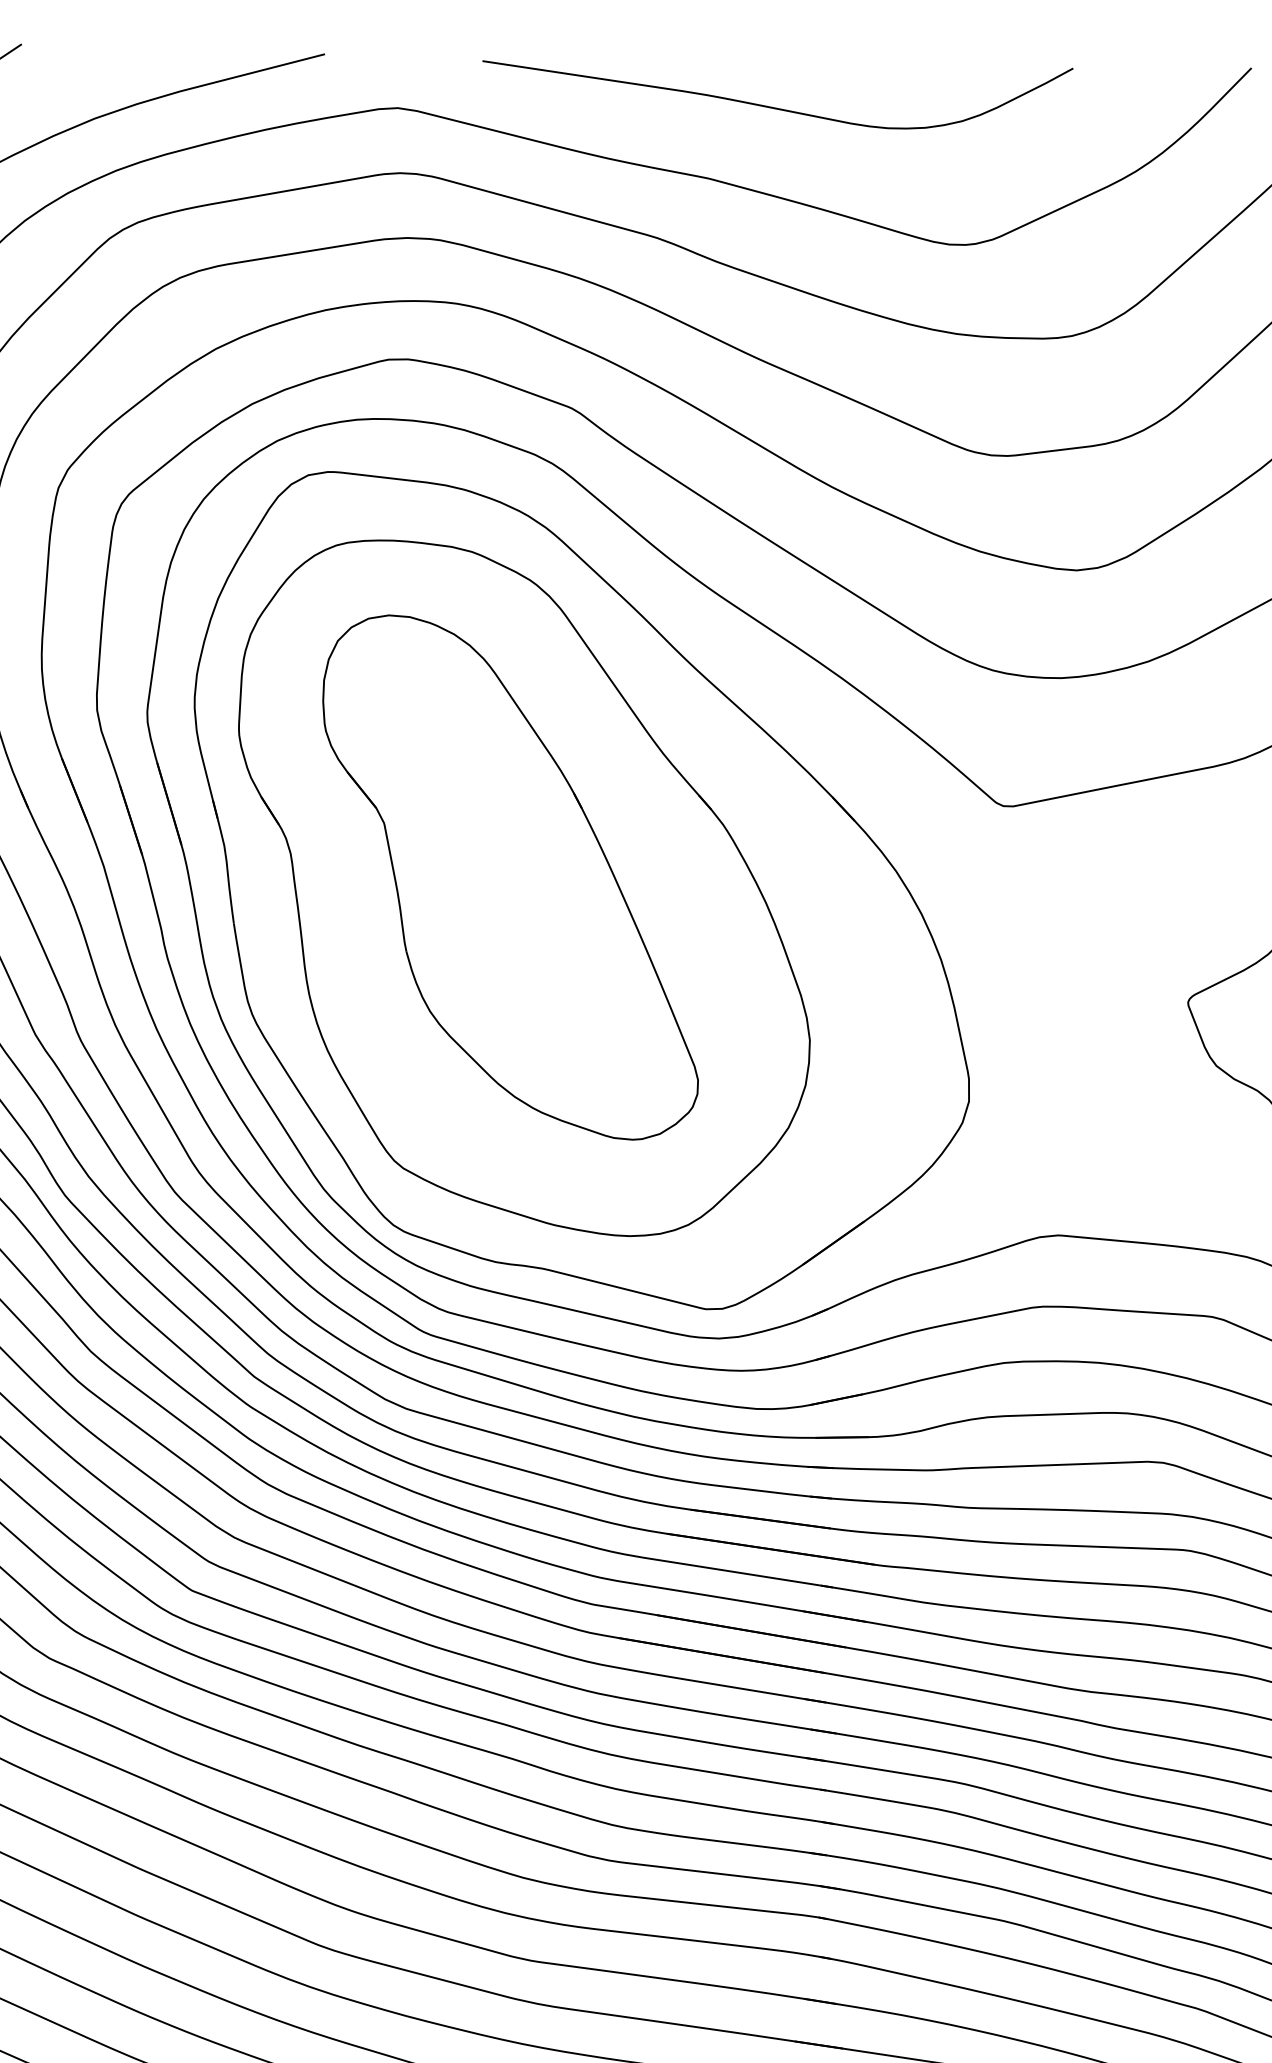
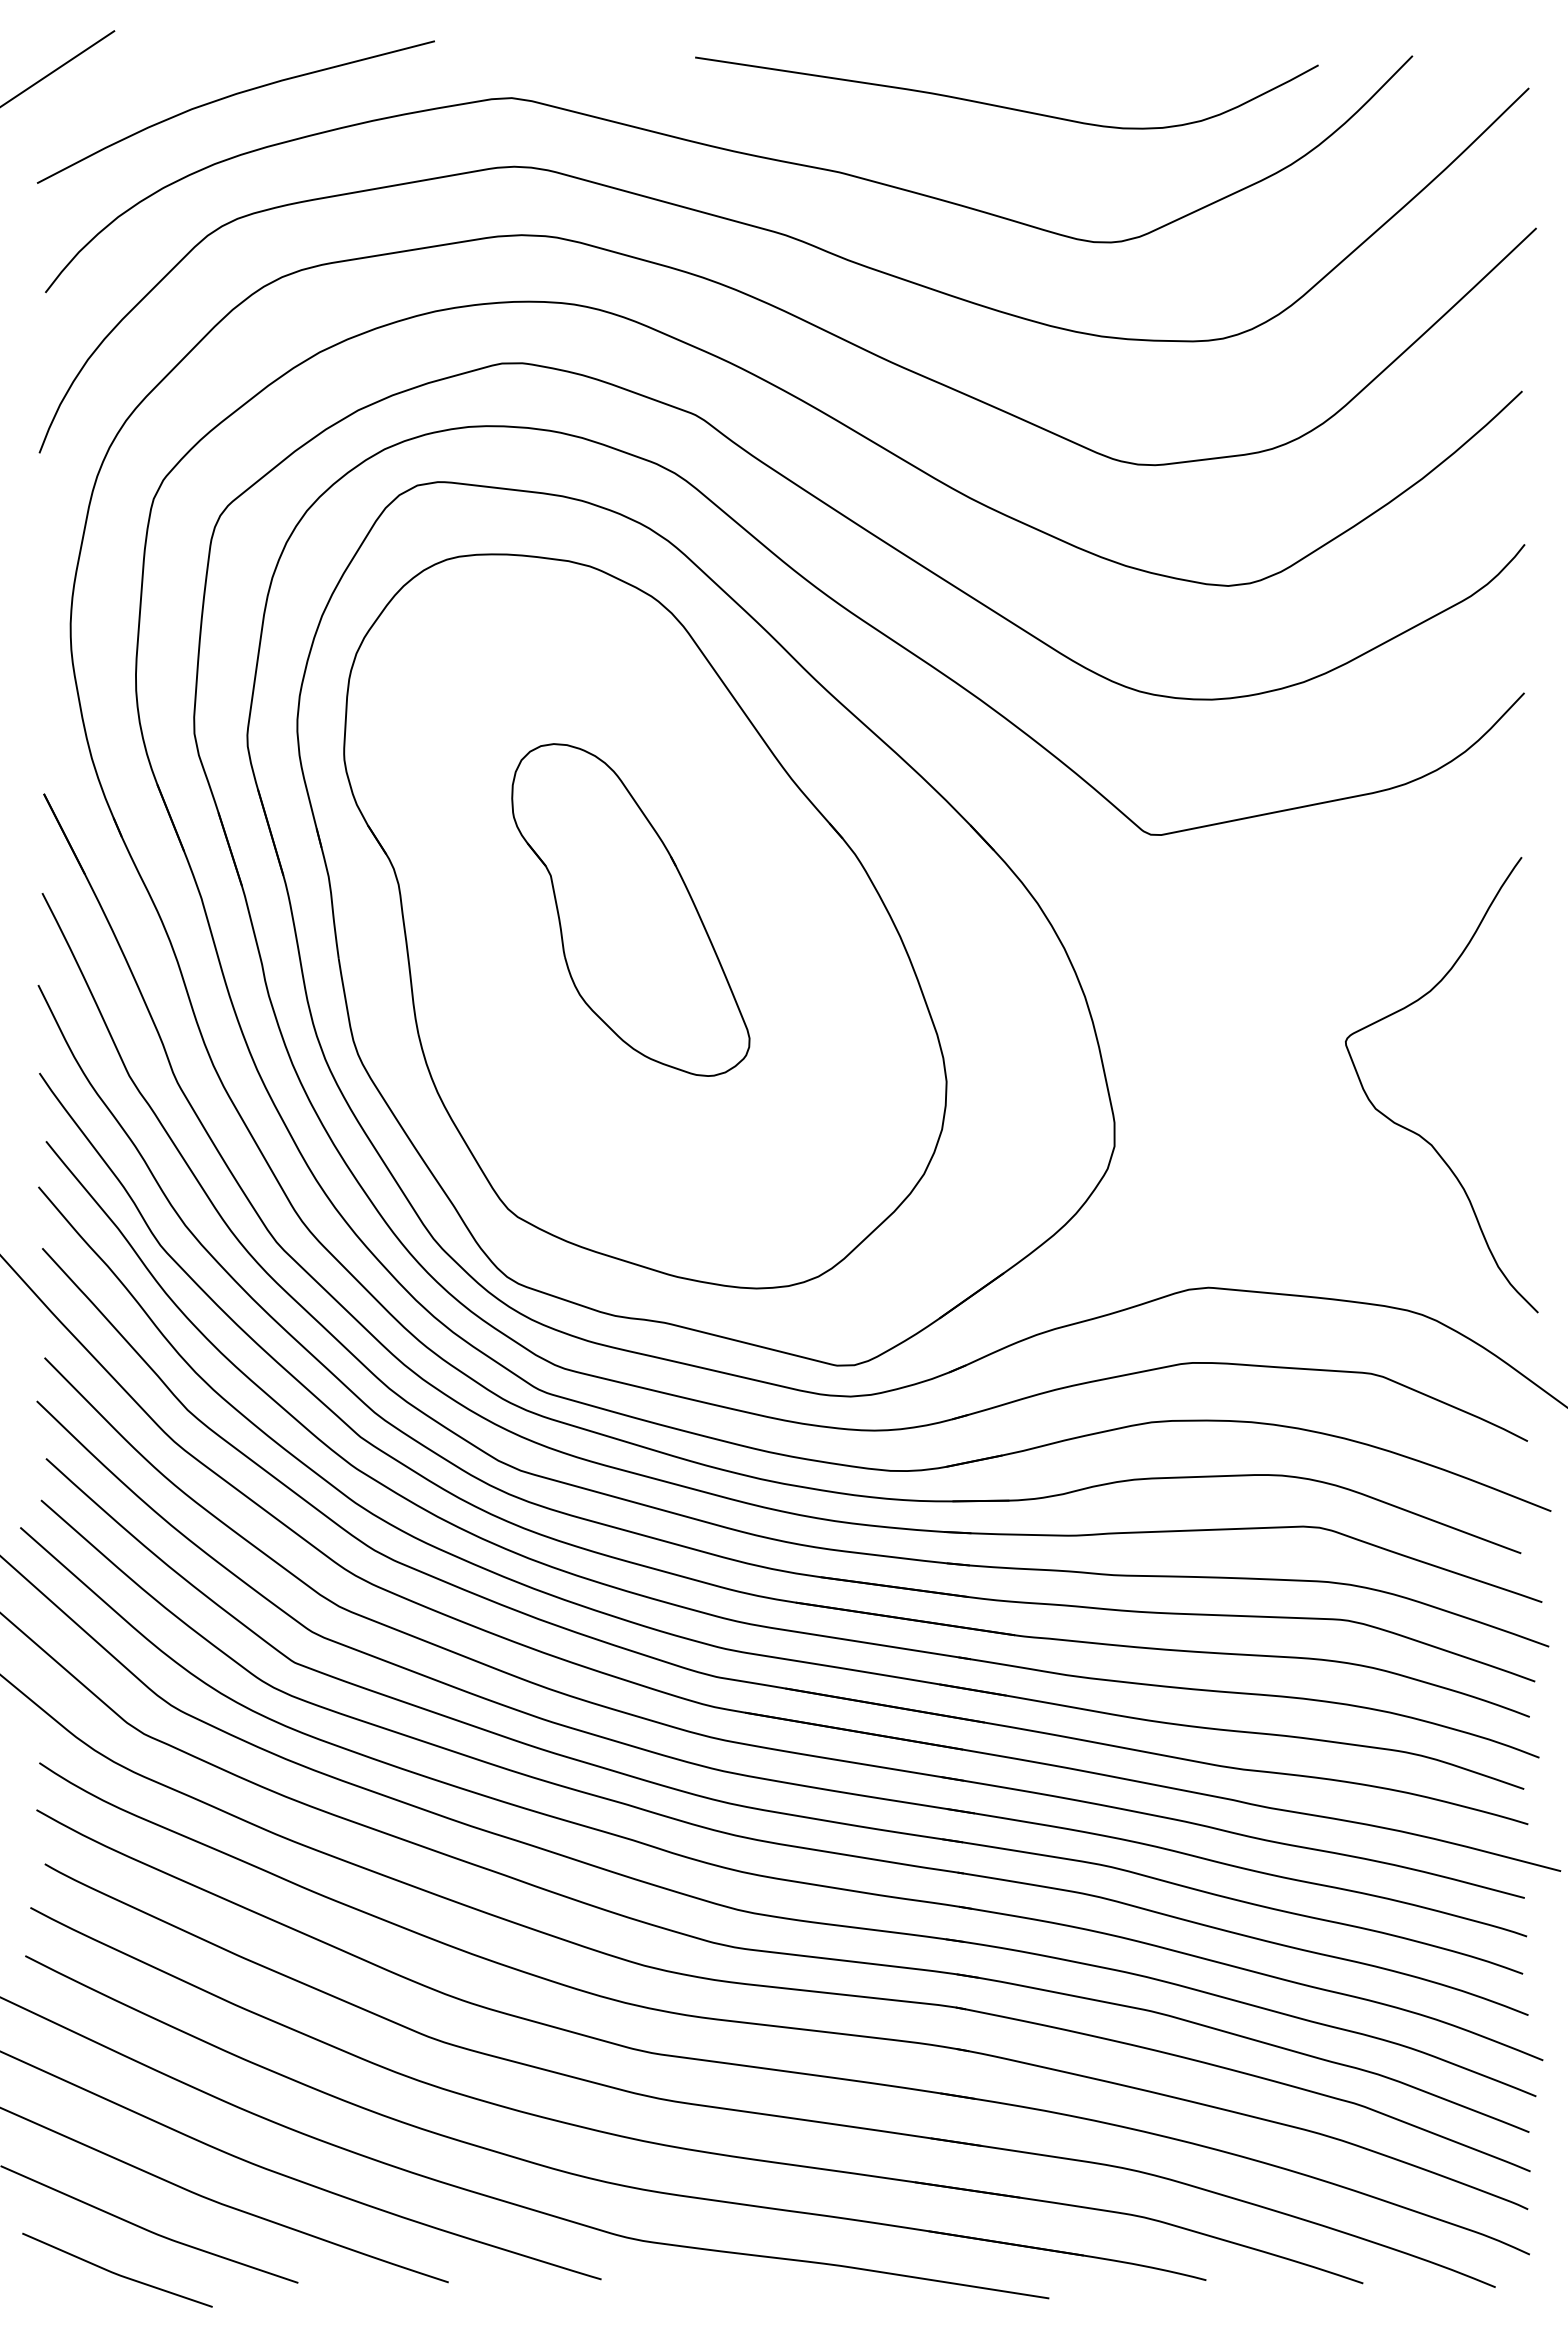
curve: (776, 107) -> (1005, 106), moved
part: (510, 876) -> (630, 909), size x0.6

